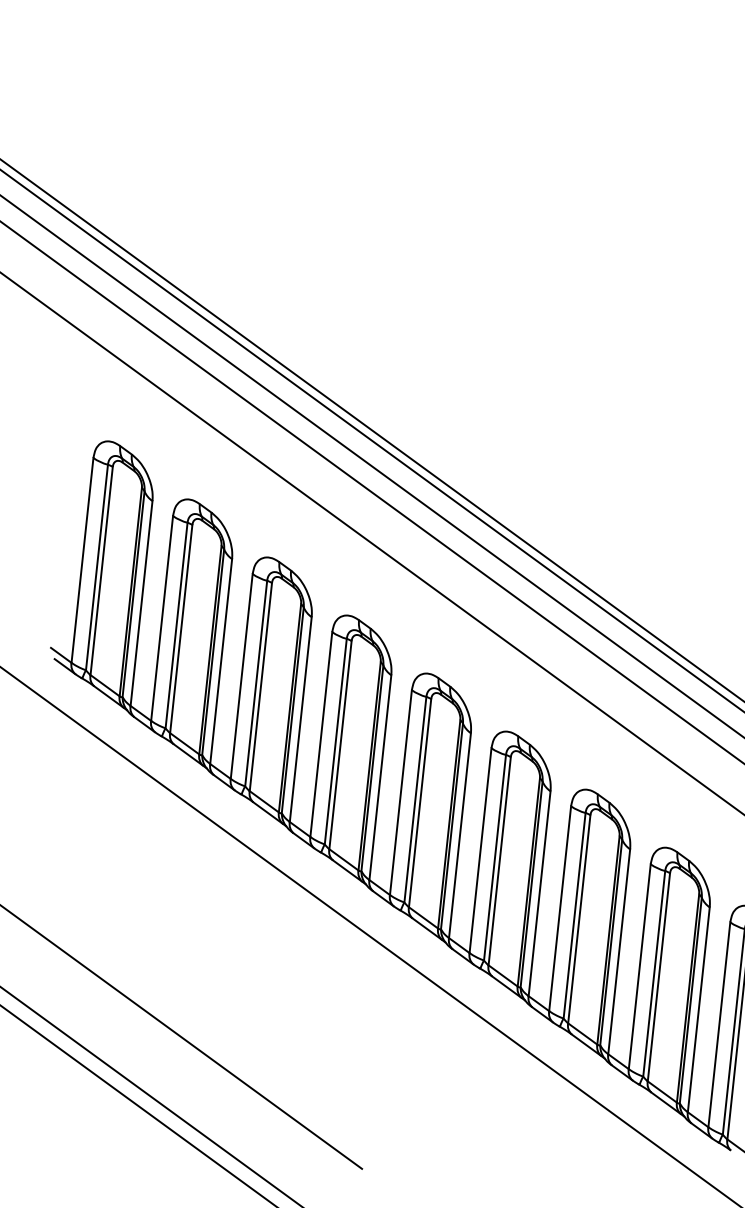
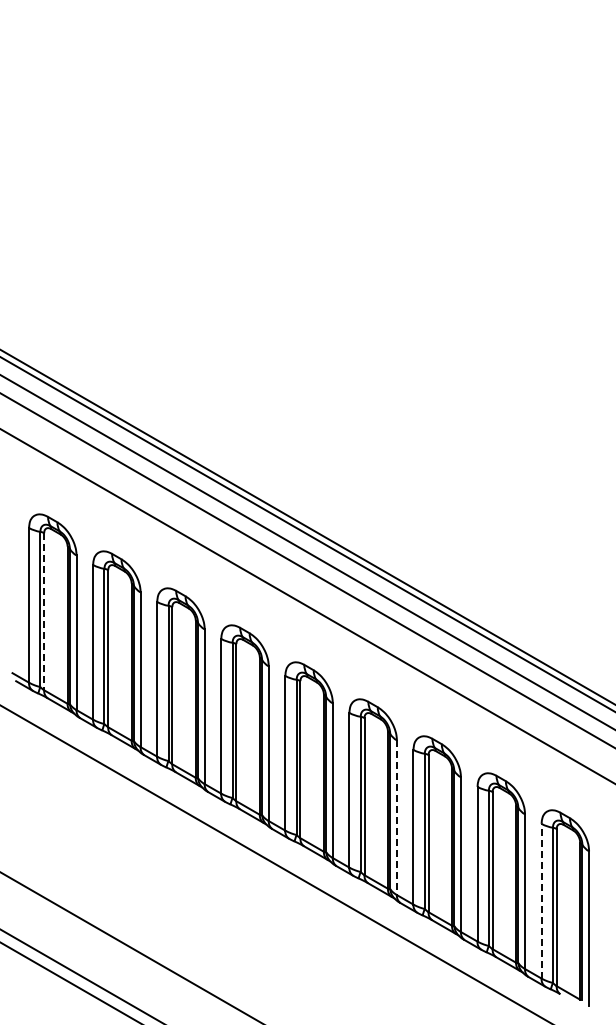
line: (102, 570) -> (44, 611), solid -> dashed
line: (538, 894) -> (396, 818), solid -> dashed
line: (719, 1023) -> (541, 900), solid -> dashed

